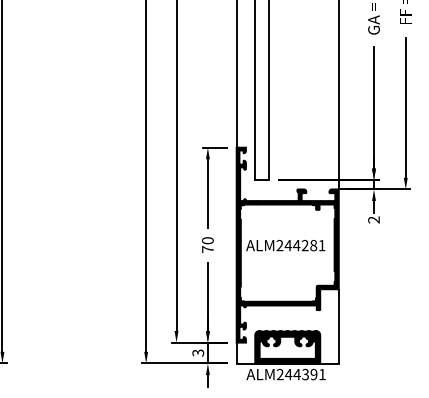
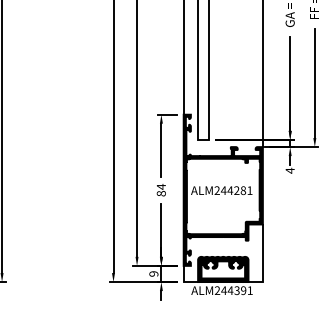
text: (373, 219) -> (289, 170), 2 -> 4
text: (207, 245) -> (161, 190), 70 -> 84
text: (198, 352) -> (154, 273), 3 -> 9

